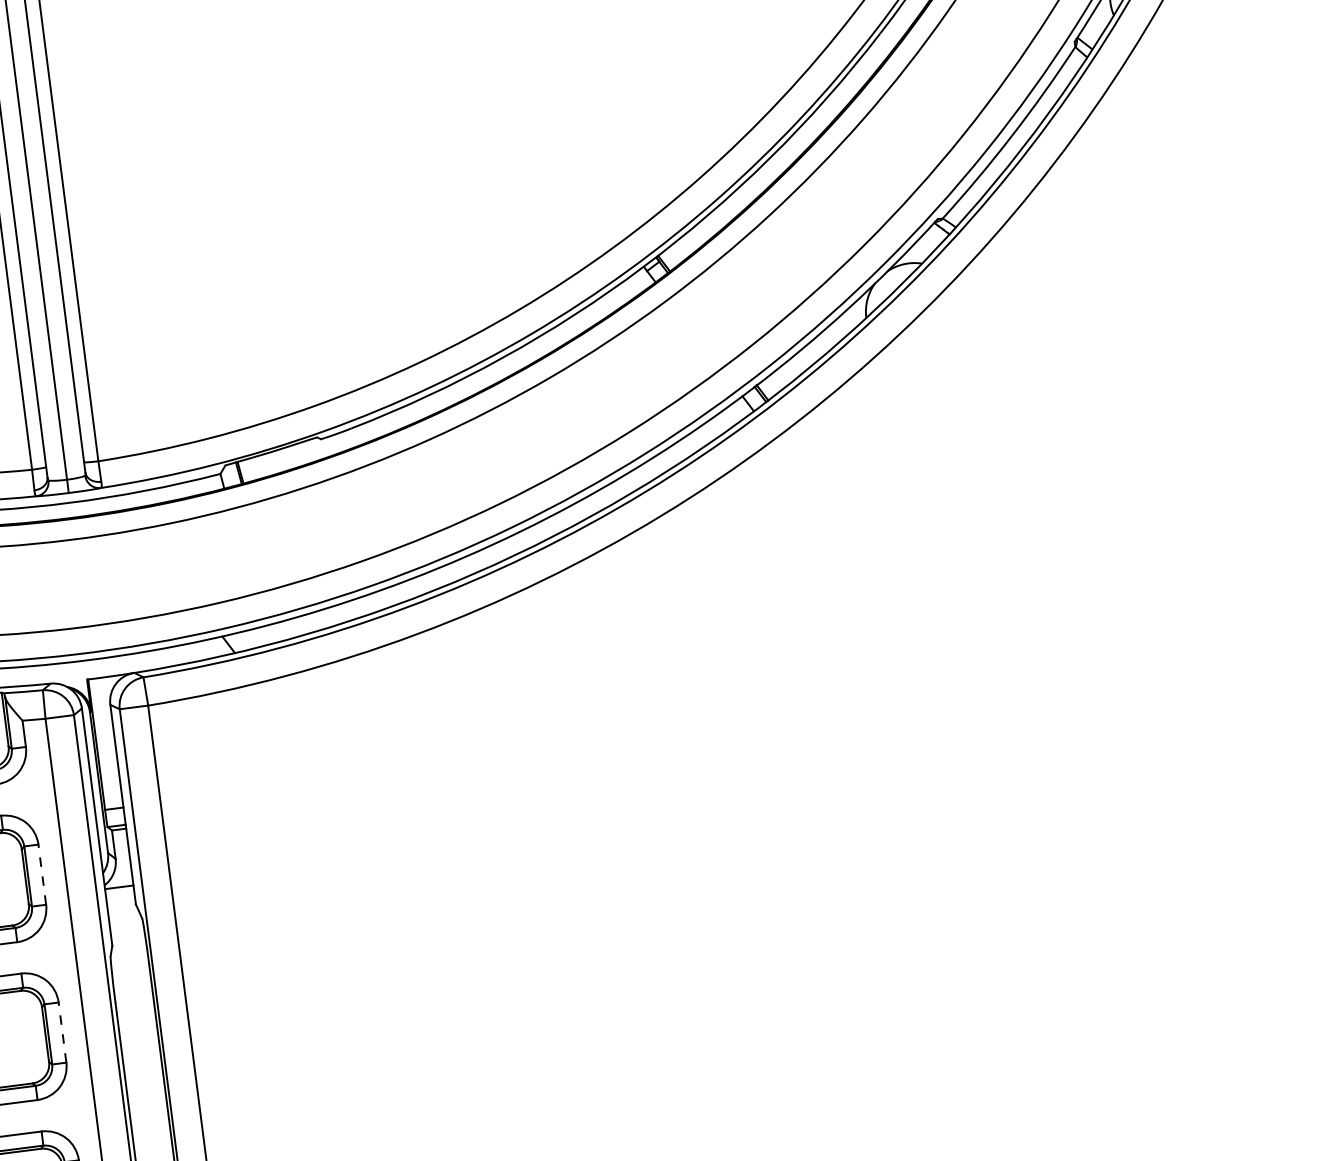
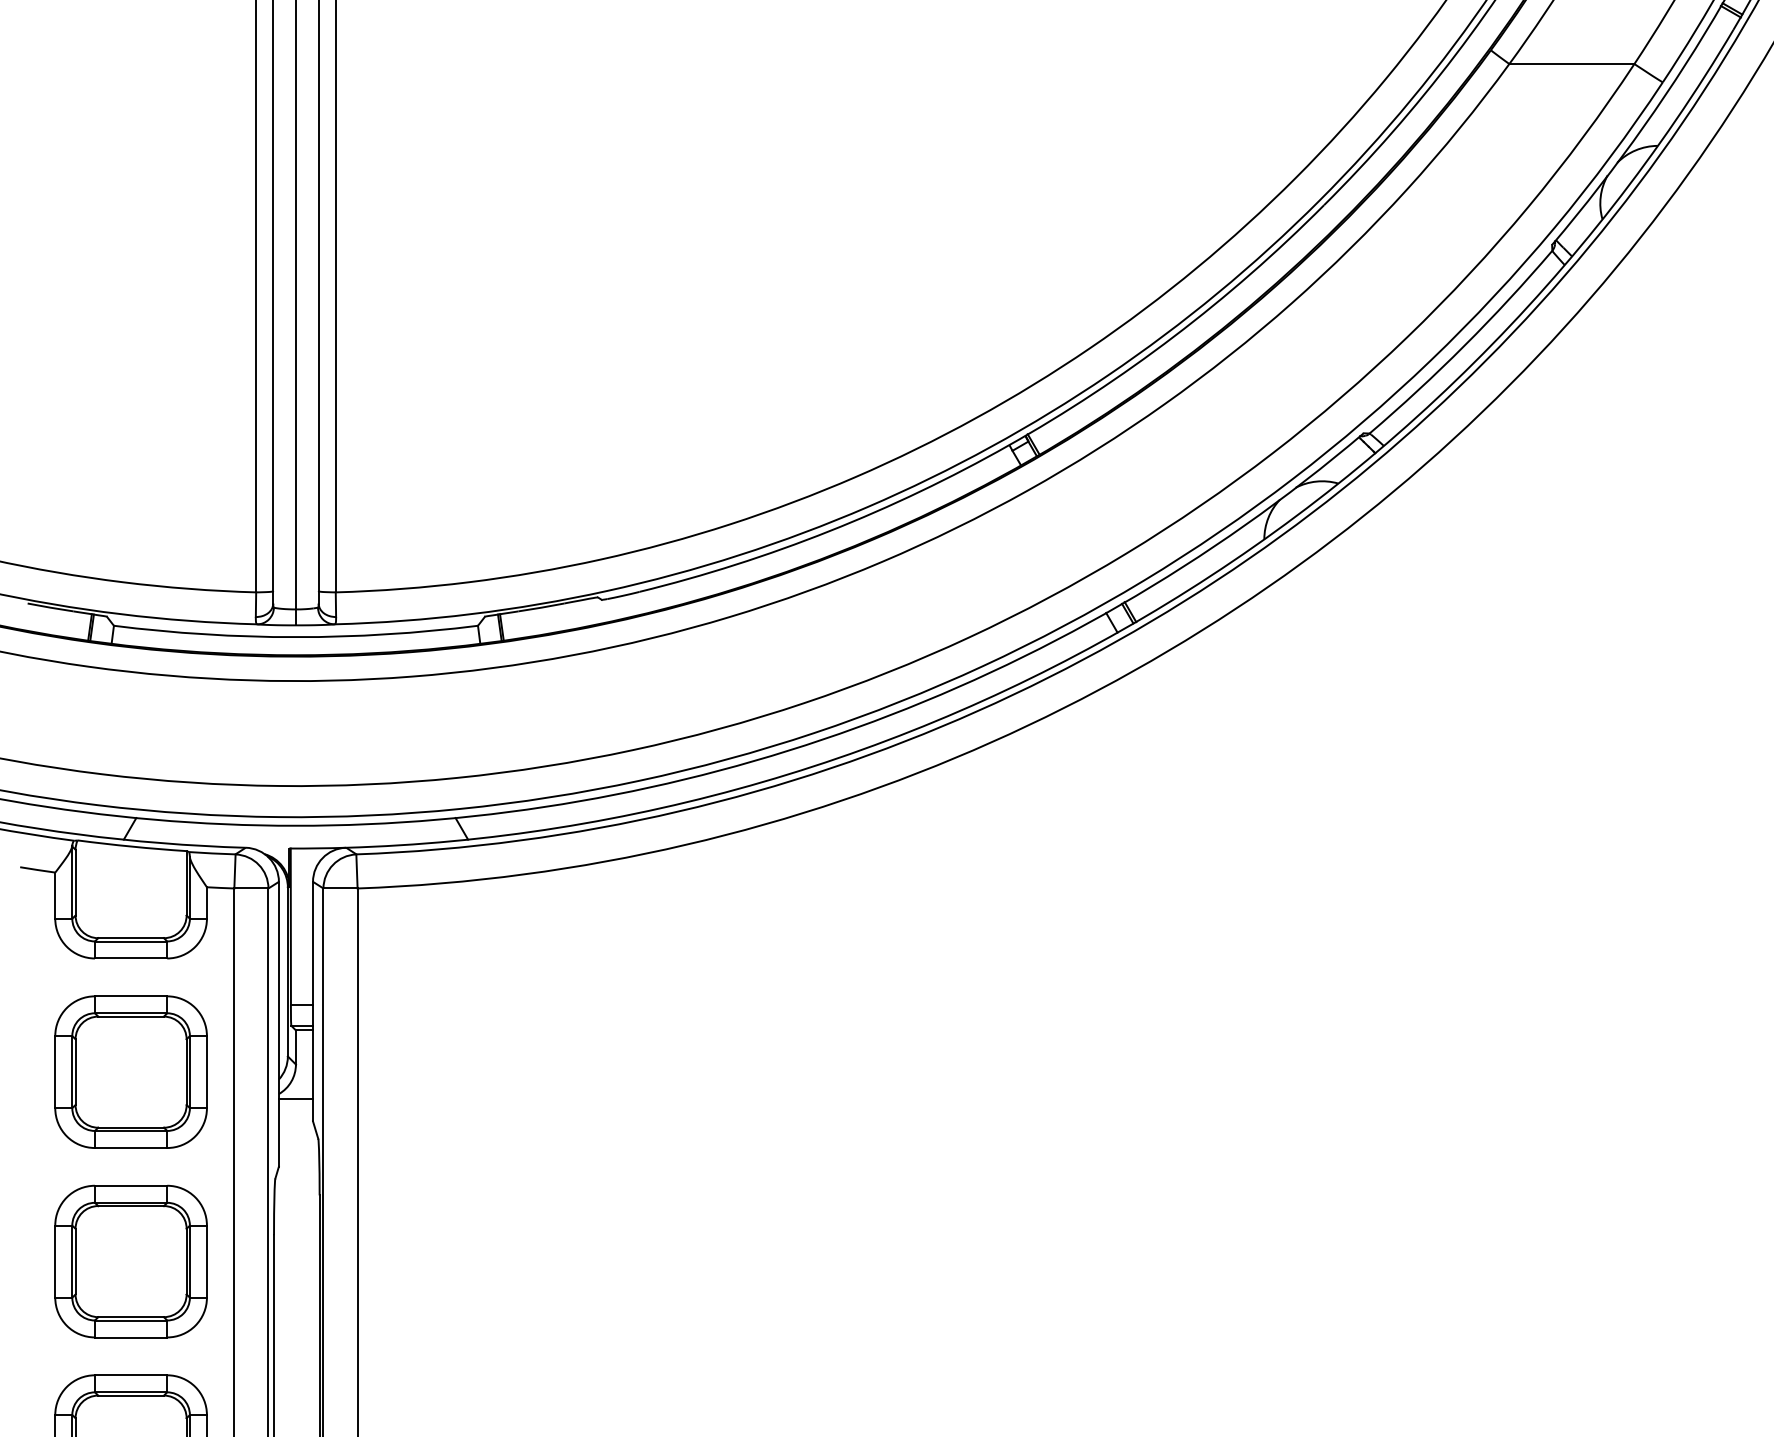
line: (41, 874) -> (206, 1071), dashed -> solid
line: (62, 1032) -> (206, 1261), dashed -> solid

